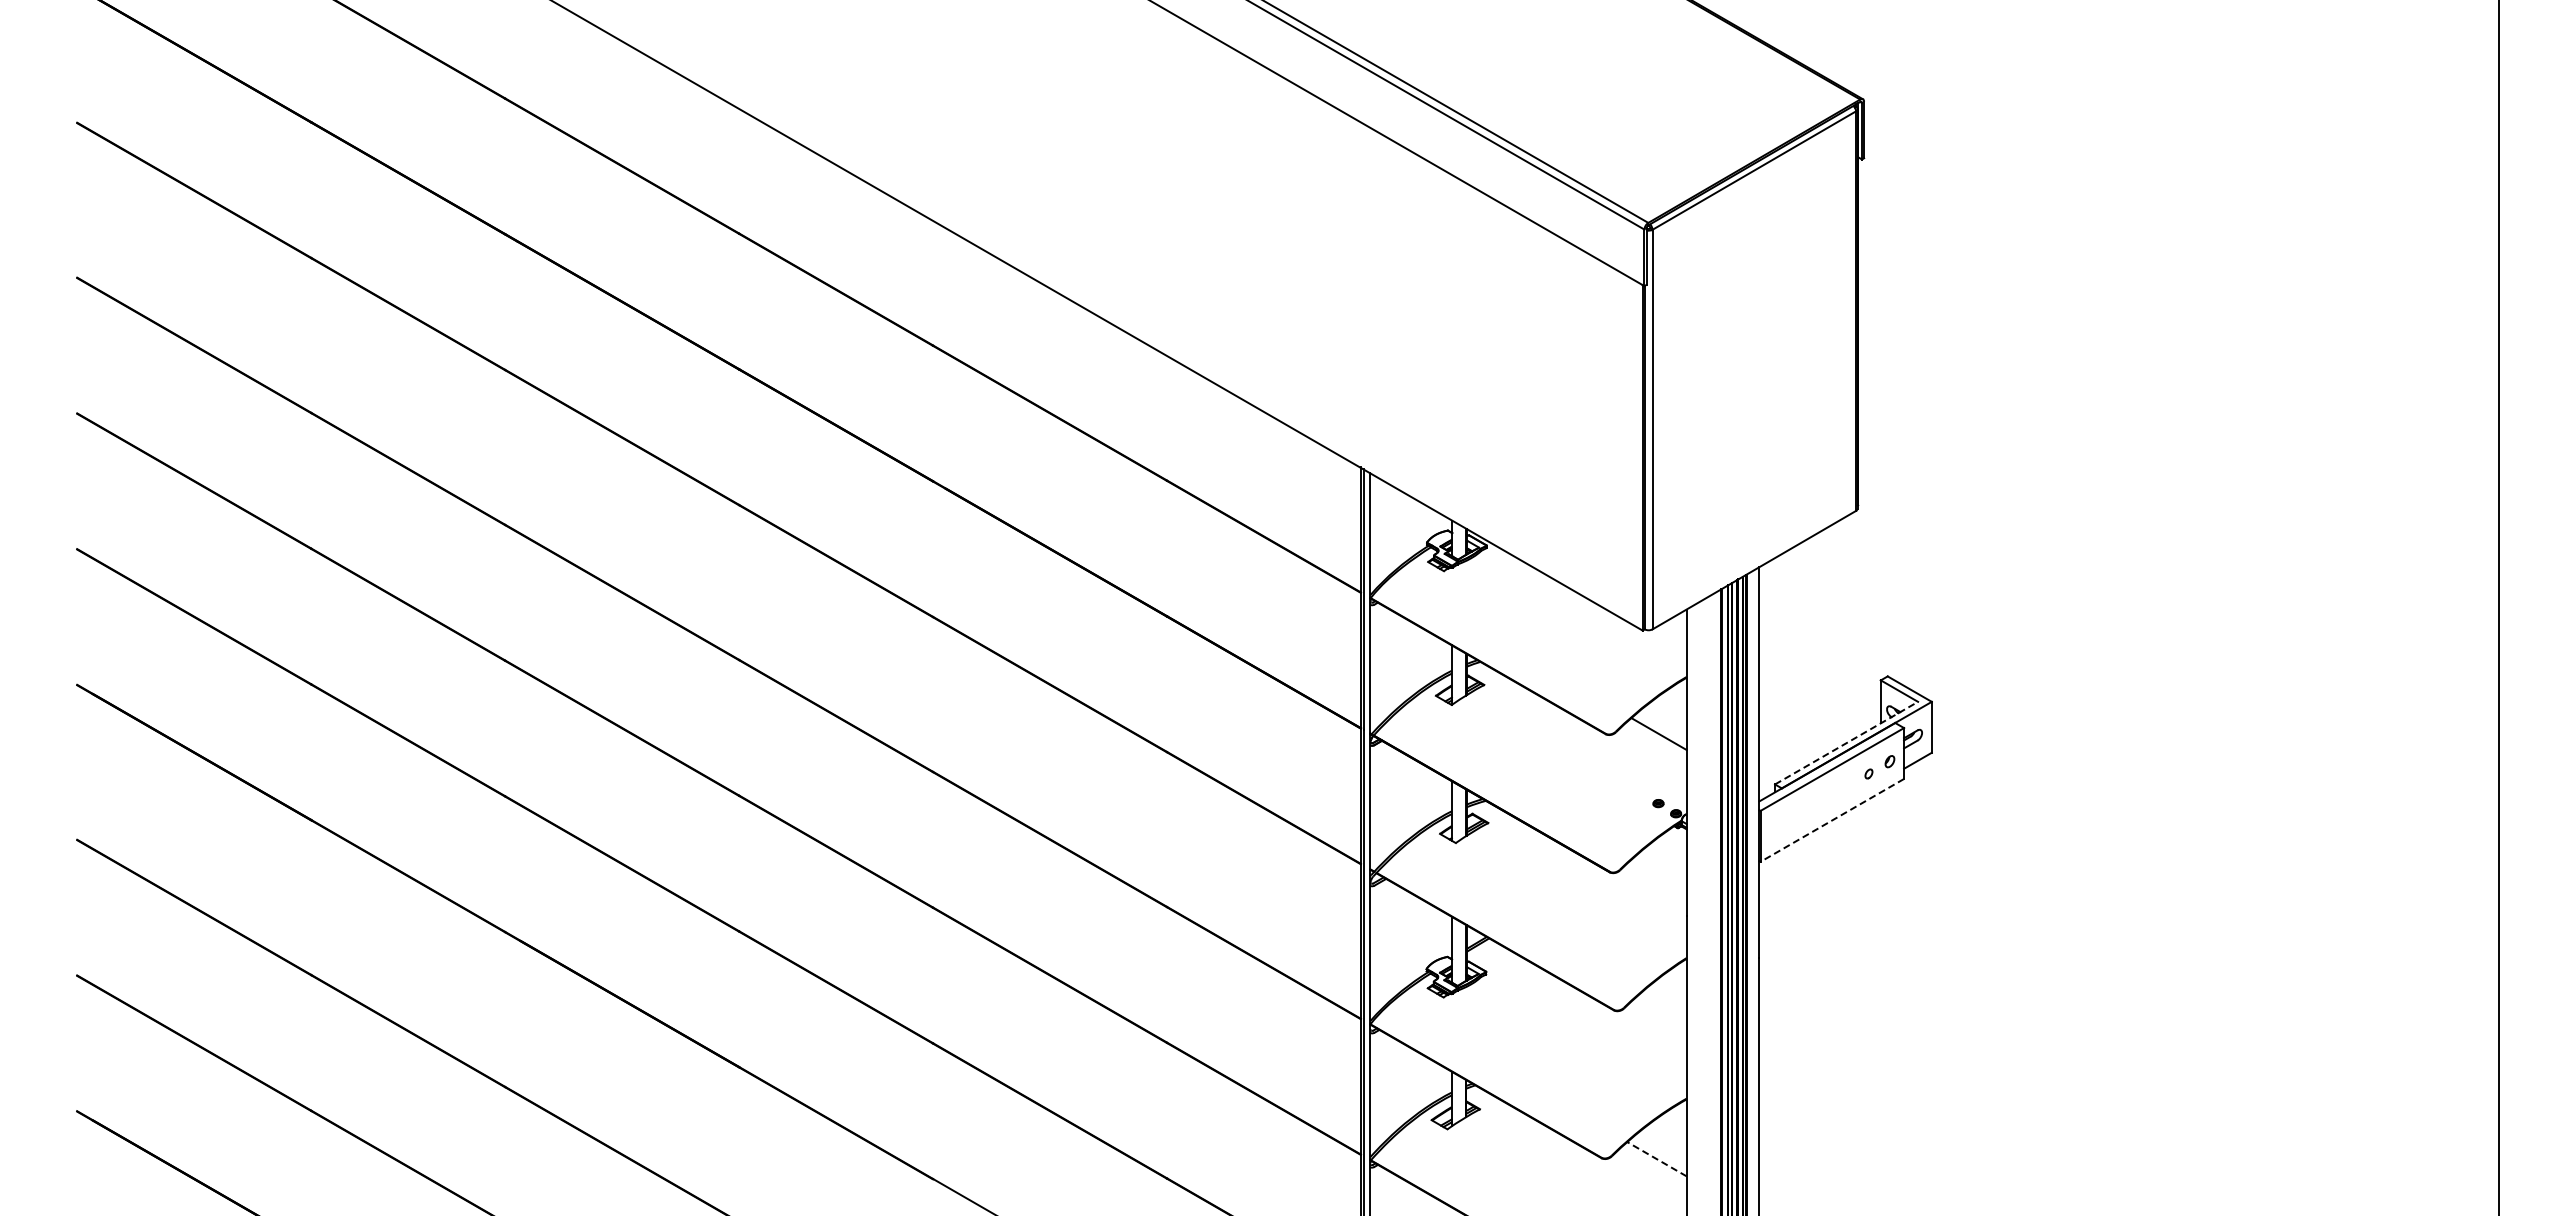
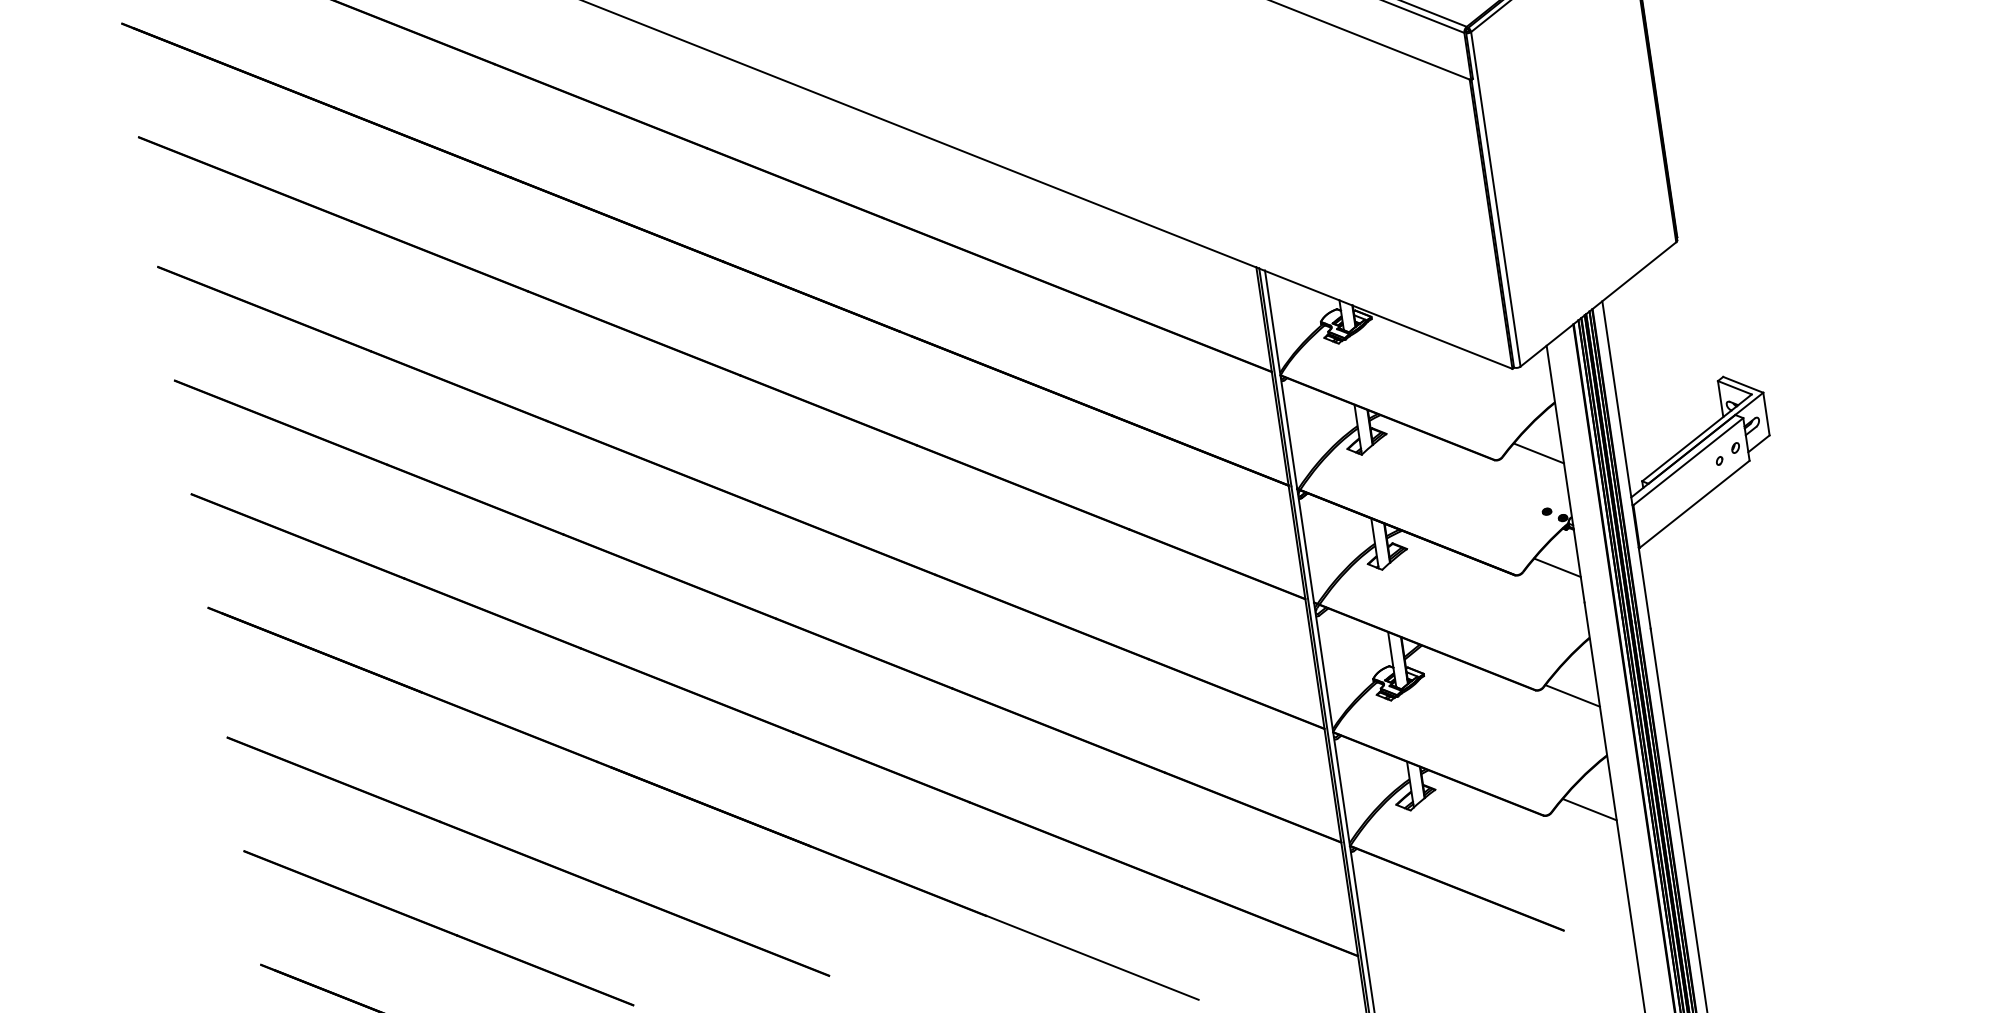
line: (1846, 743) -> (1697, 438), dashed -> solid
line: (1832, 820) -> (1694, 504), dashed -> solid
line: (1660, 870) -> (1556, 567), added
line: (1656, 1023) -> (1572, 696), added
line: (1656, 1158) -> (1589, 809), dashed -> solid

